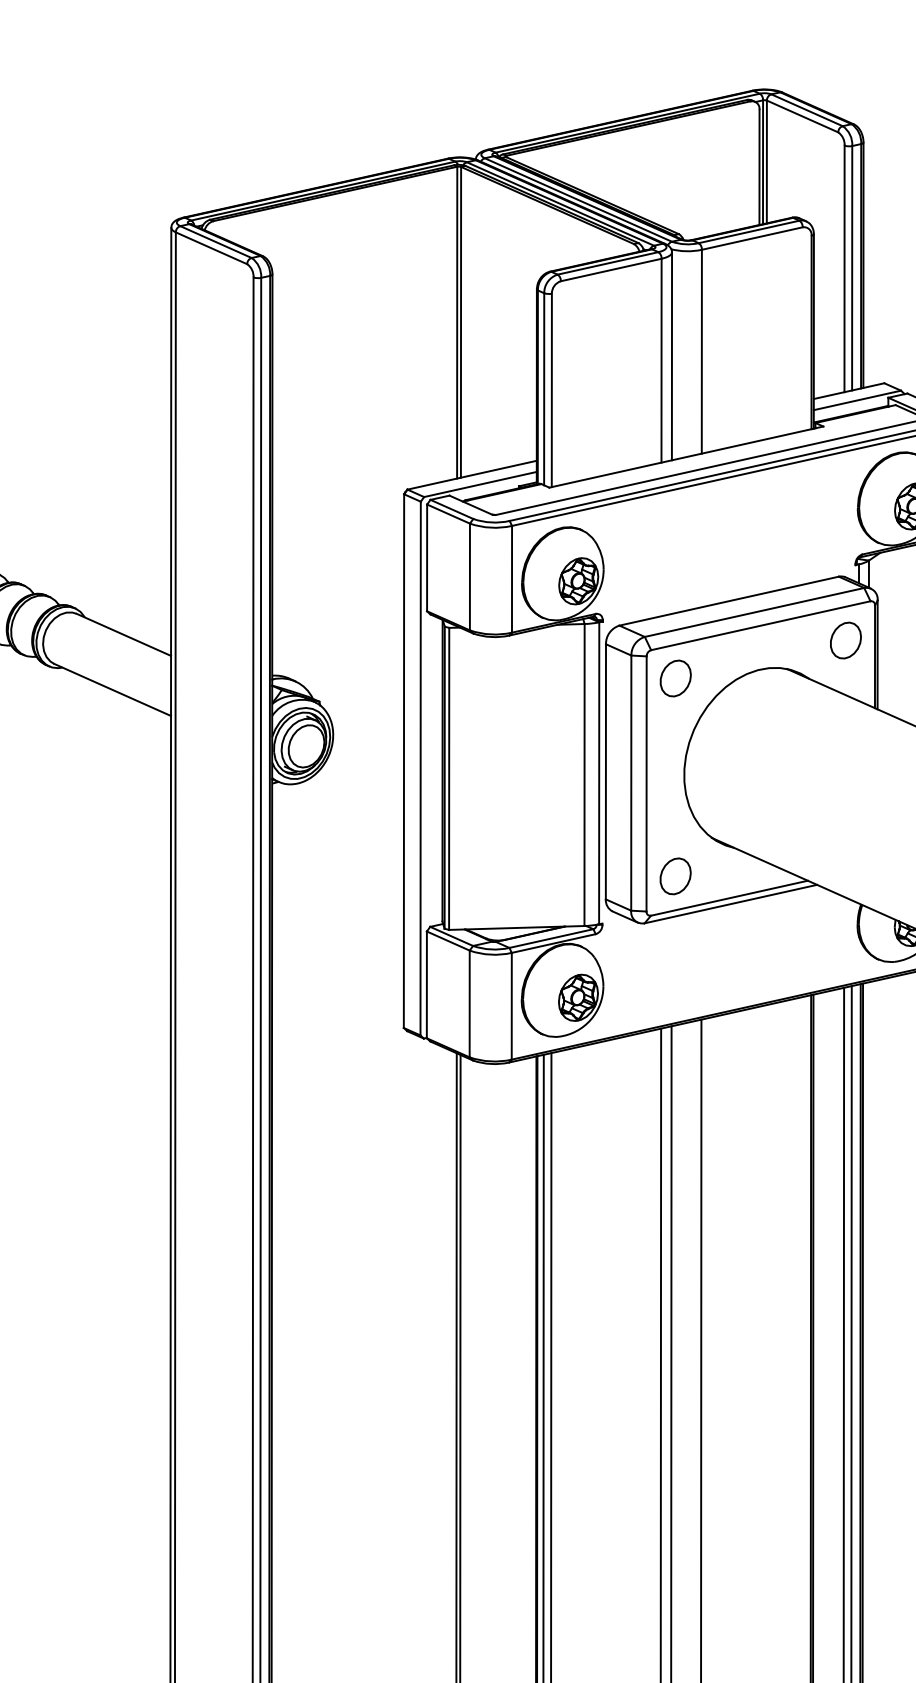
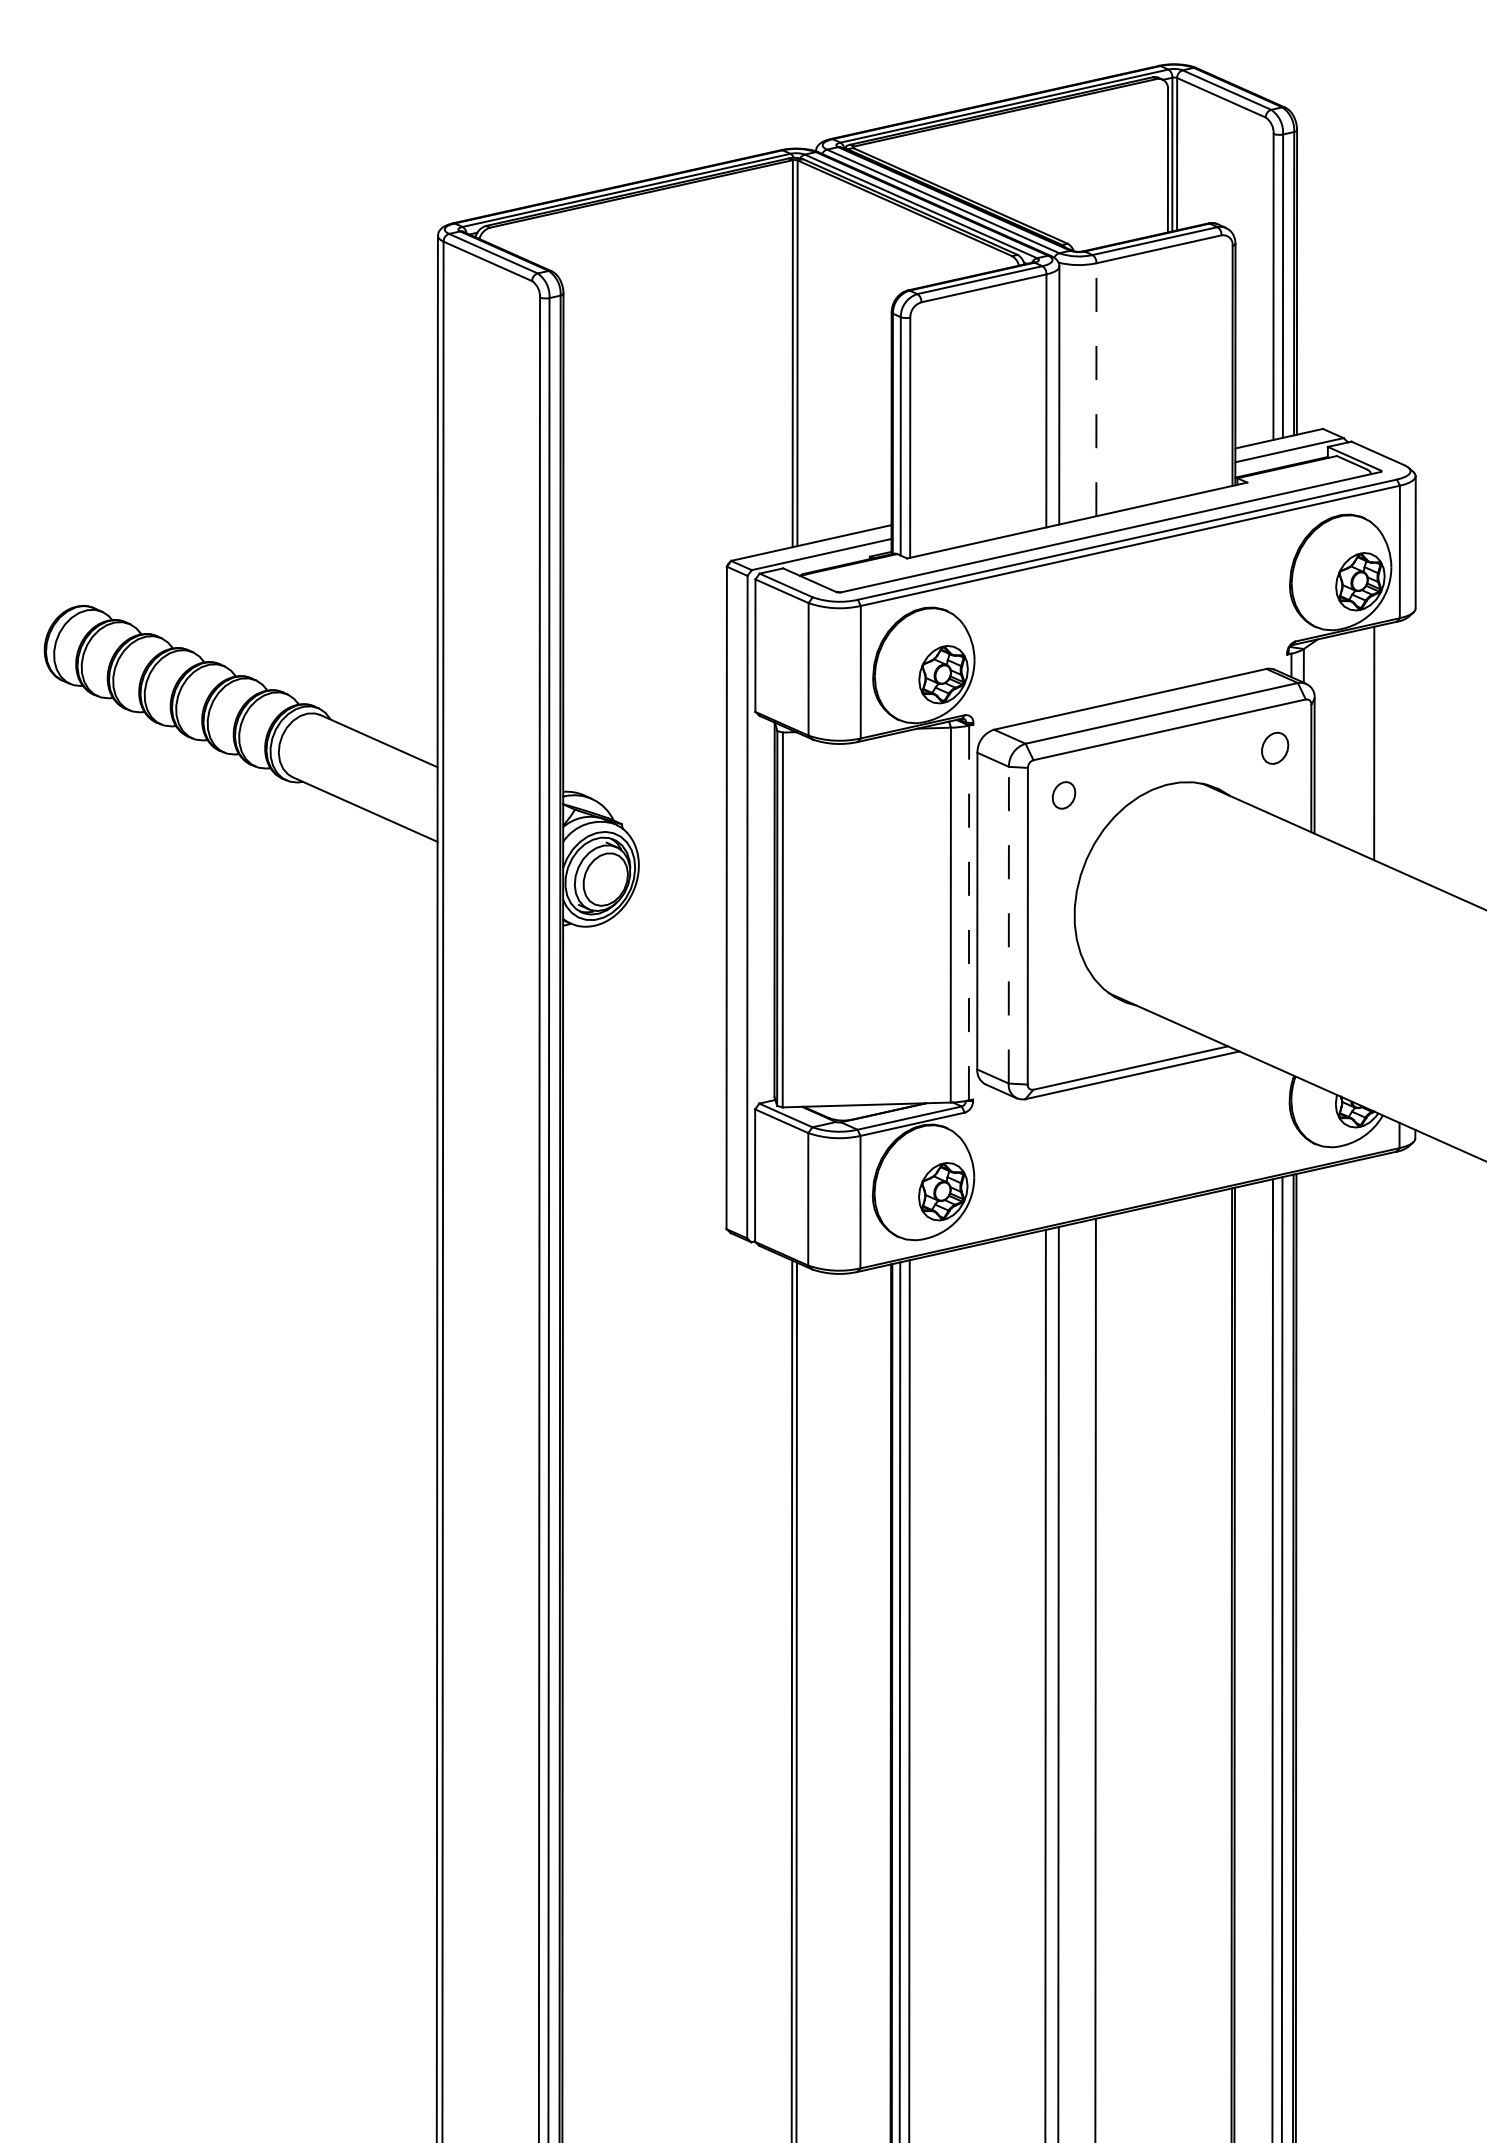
line: (701, 351) -> (1096, 389), solid -> dashed
part: (845, 640) -> (1274, 748), size x0.7
part: (675, 678) -> (1063, 795), size x0.6
line: (599, 773) -> (969, 913), solid -> dashed
line: (631, 782) -> (1008, 924), solid -> dashed
part: (675, 876) -> (1063, 1040), removed

